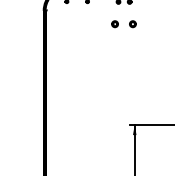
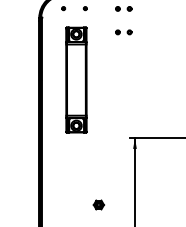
part: (123, 24) -> (123, 32), size x0.62
part: (79, 69) -> (76, 79), added

